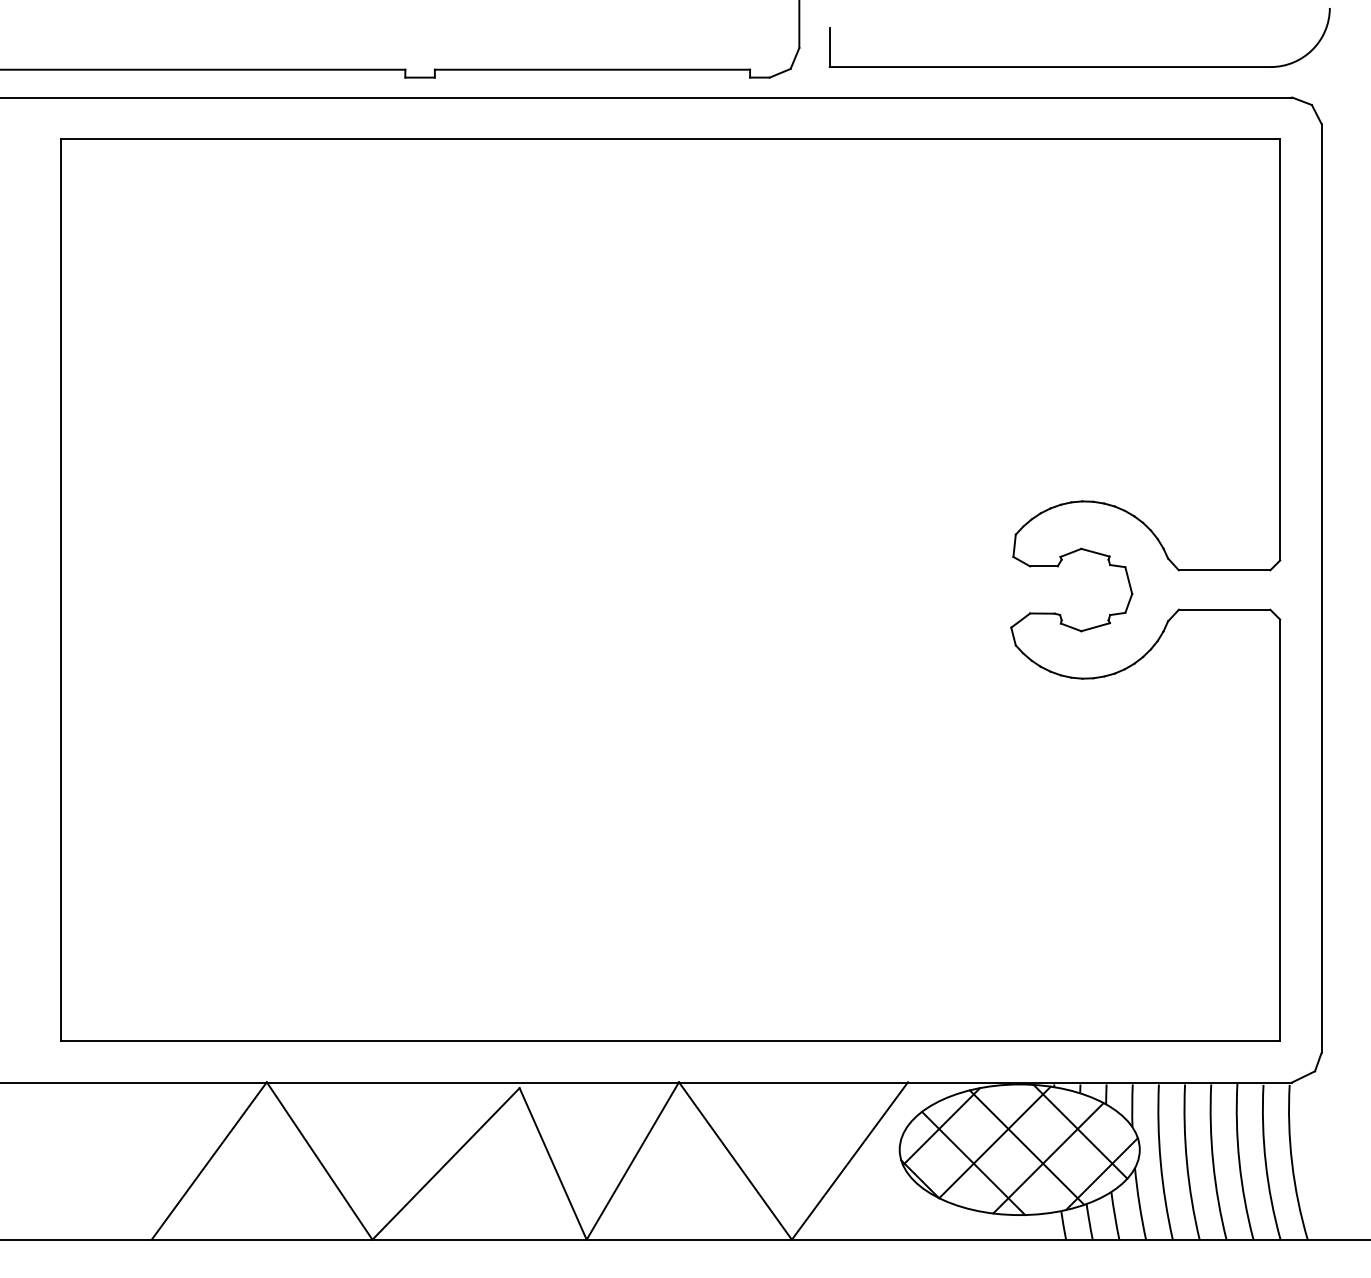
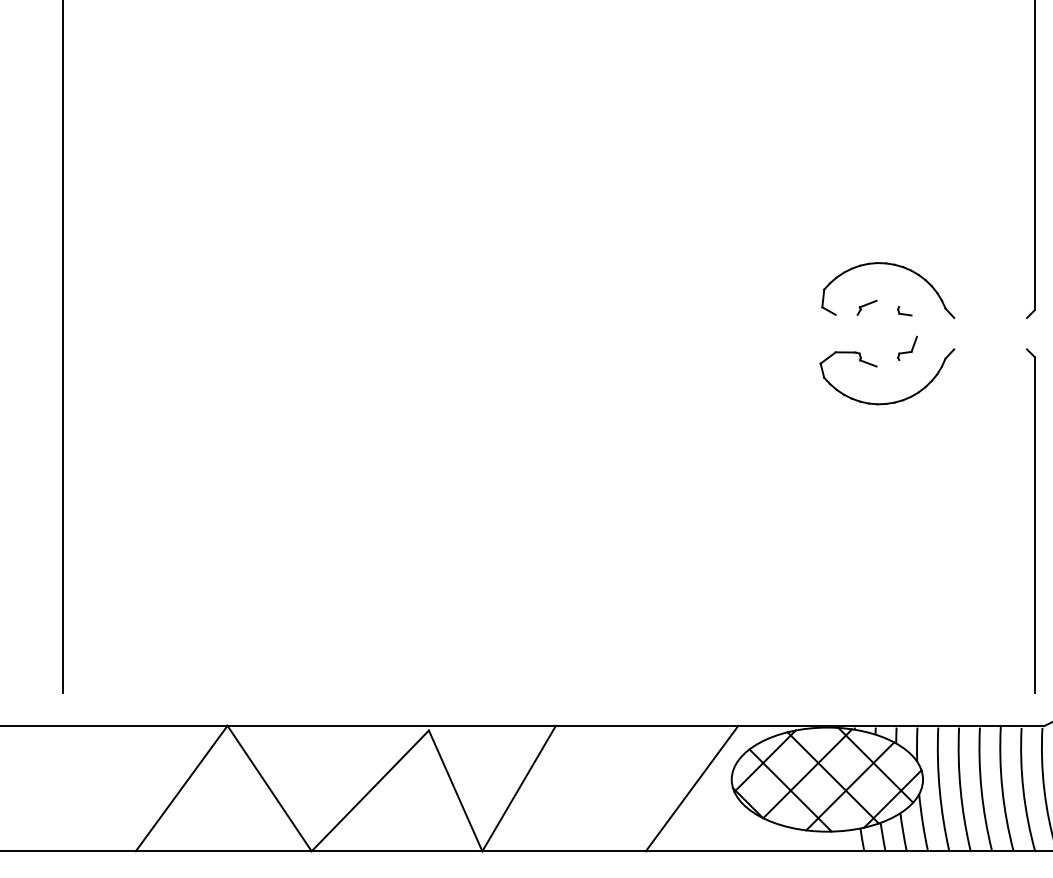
line: (1095, 552) -> (887, 303), removed
line: (1043, 566) -> (846, 314), removed
line: (1224, 570) -> (990, 318), removed
line: (1128, 580) -> (914, 326), removed
line: (1224, 609) -> (990, 349), removed
line: (1095, 627) -> (887, 363), removed
line: (670, 1041) -> (549, 693), removed
line: (735, 1160) -> (600, 788), removed

